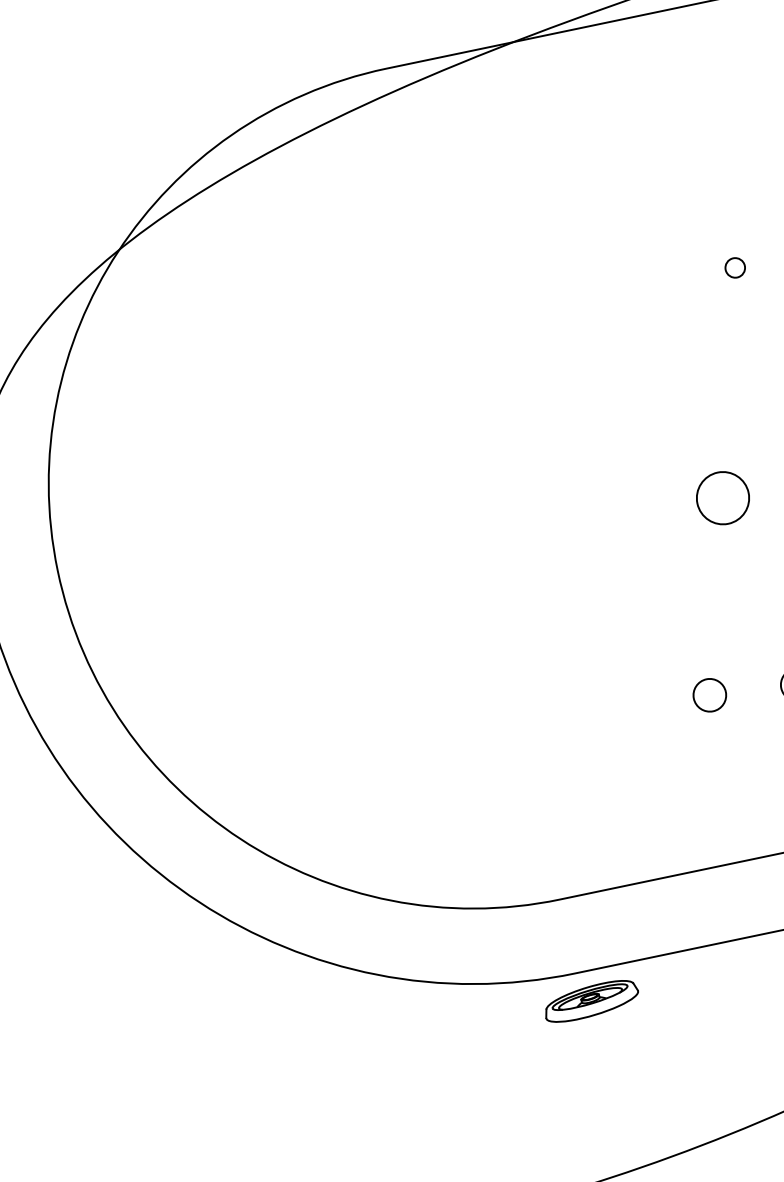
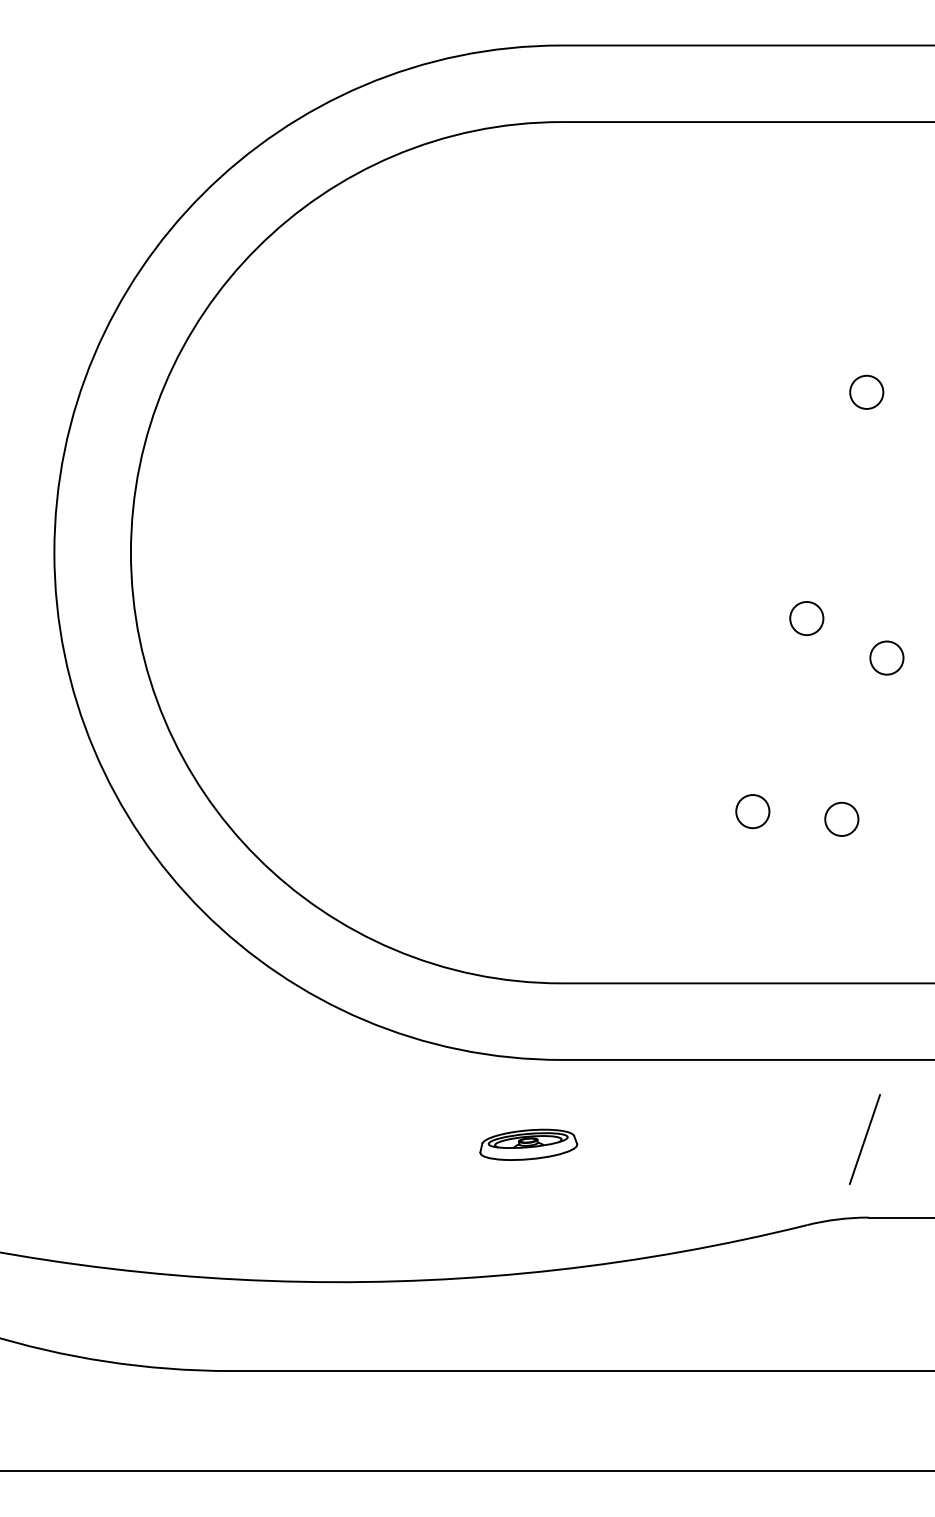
circle: (734, 267) -> (866, 391), size x1.67
circle: (722, 498) -> (806, 618), size x0.62
part: (591, 1000) -> (528, 1144), moved

